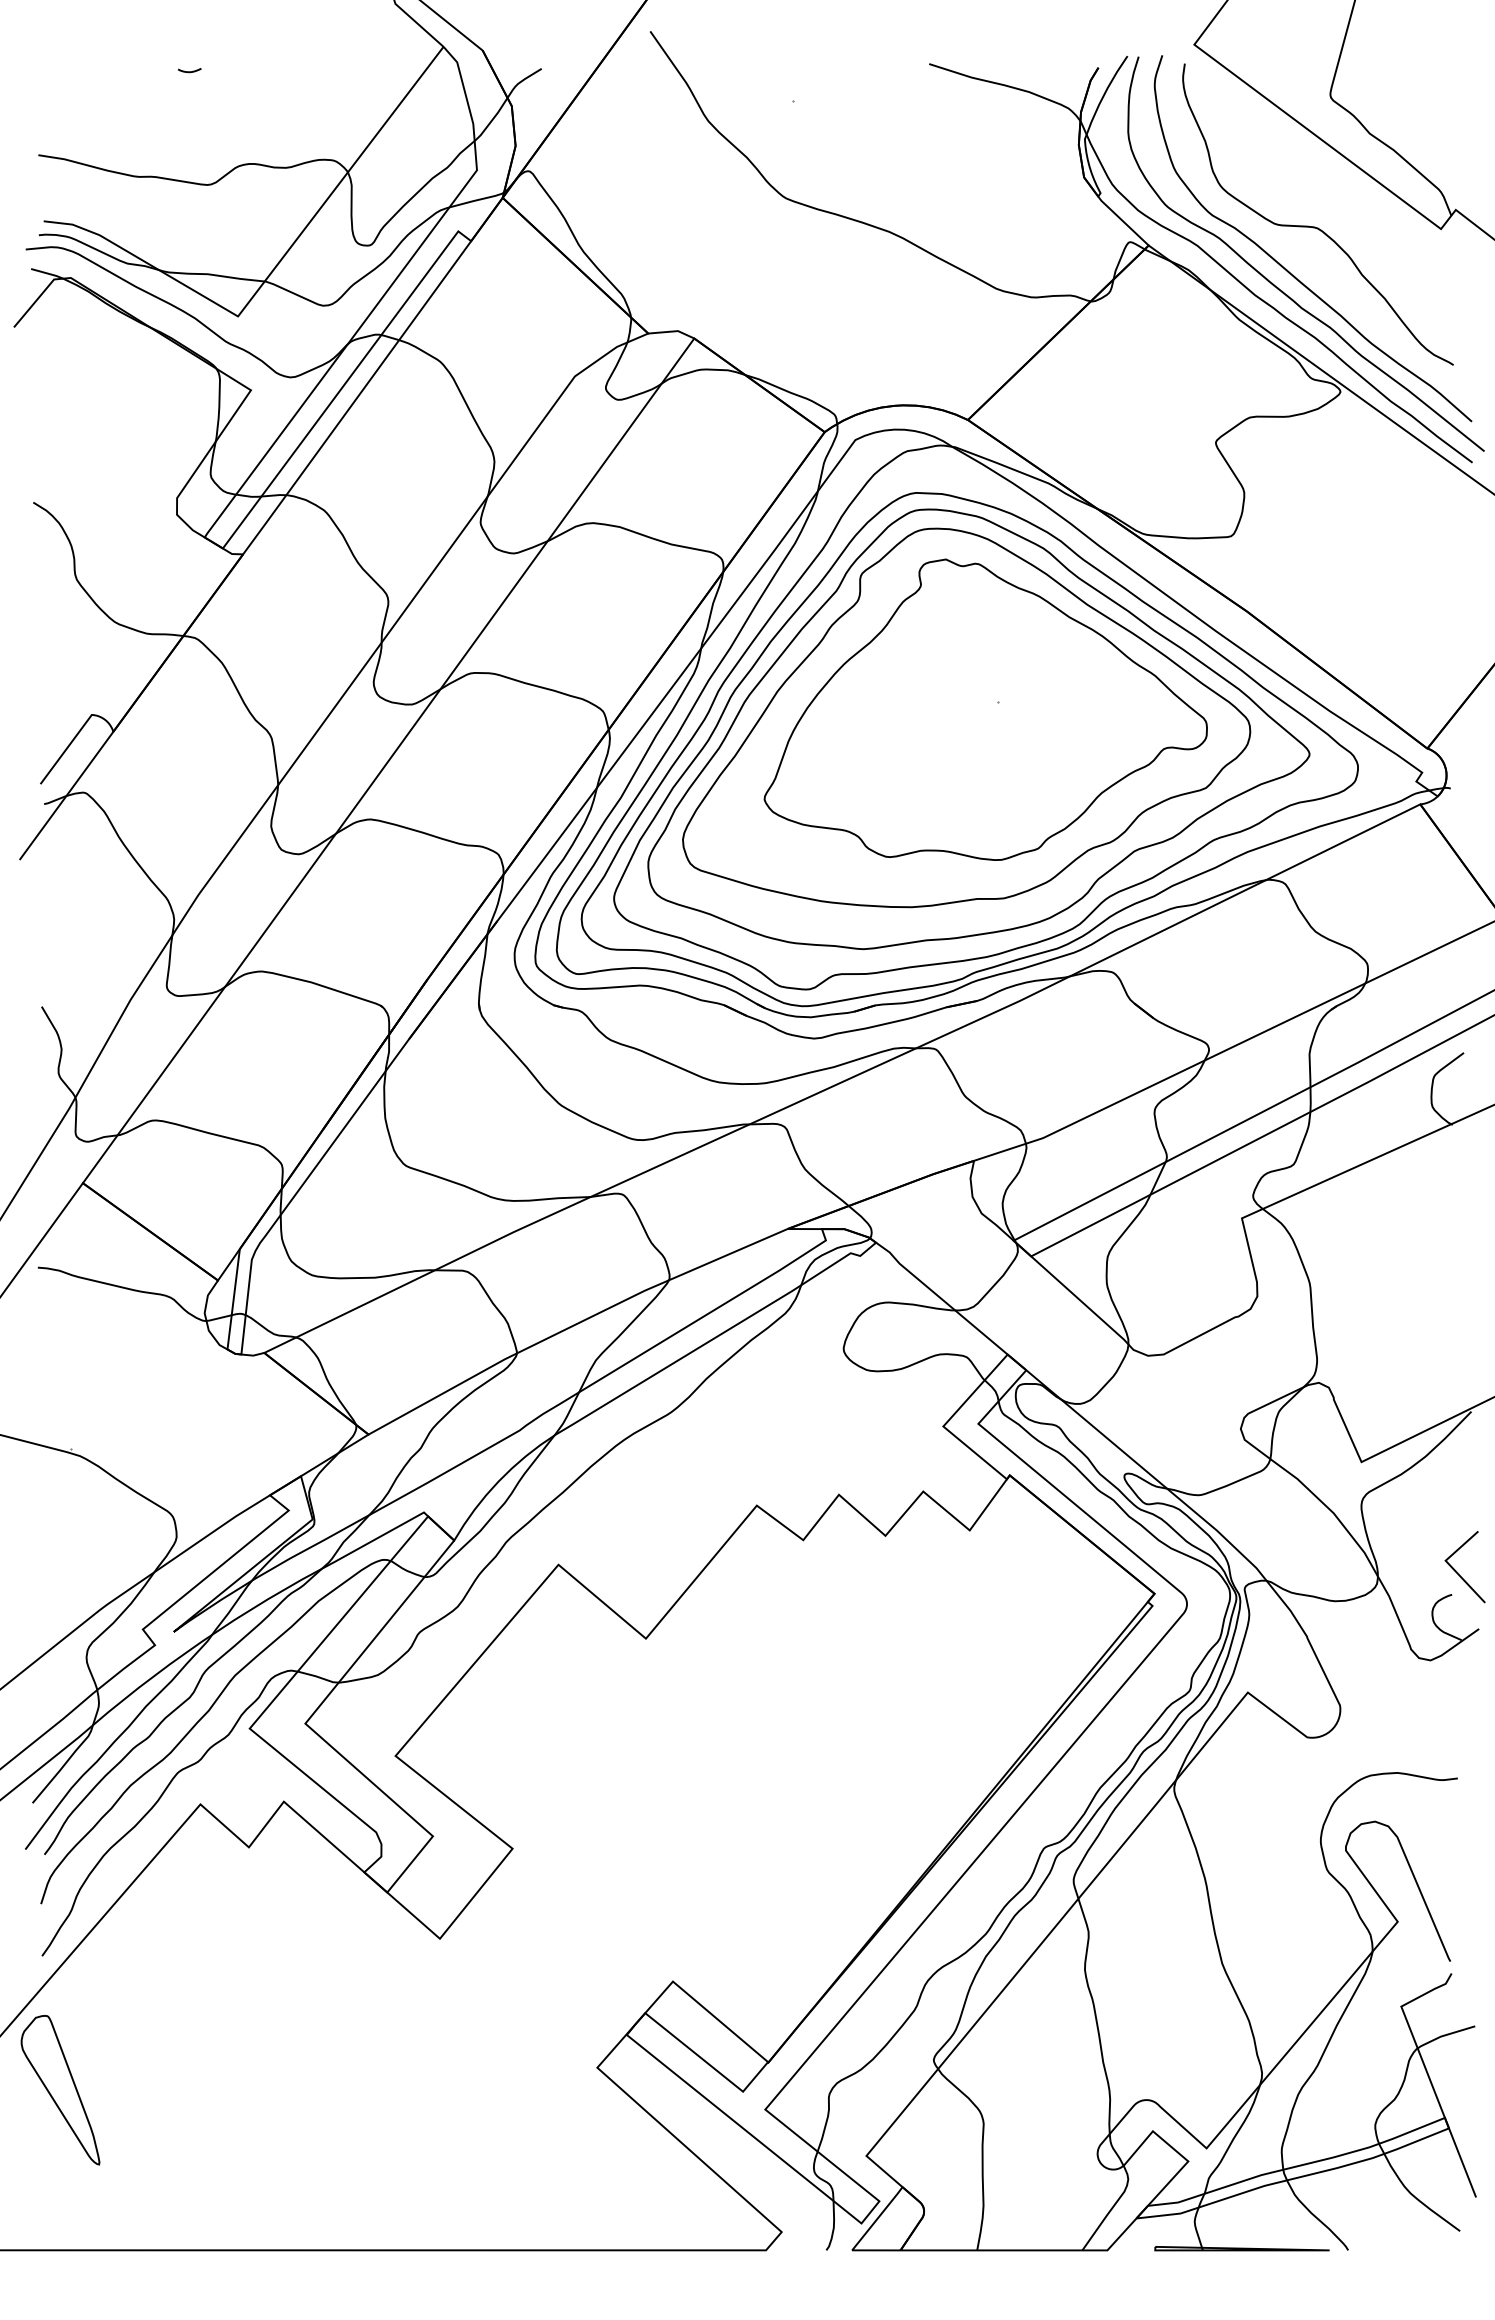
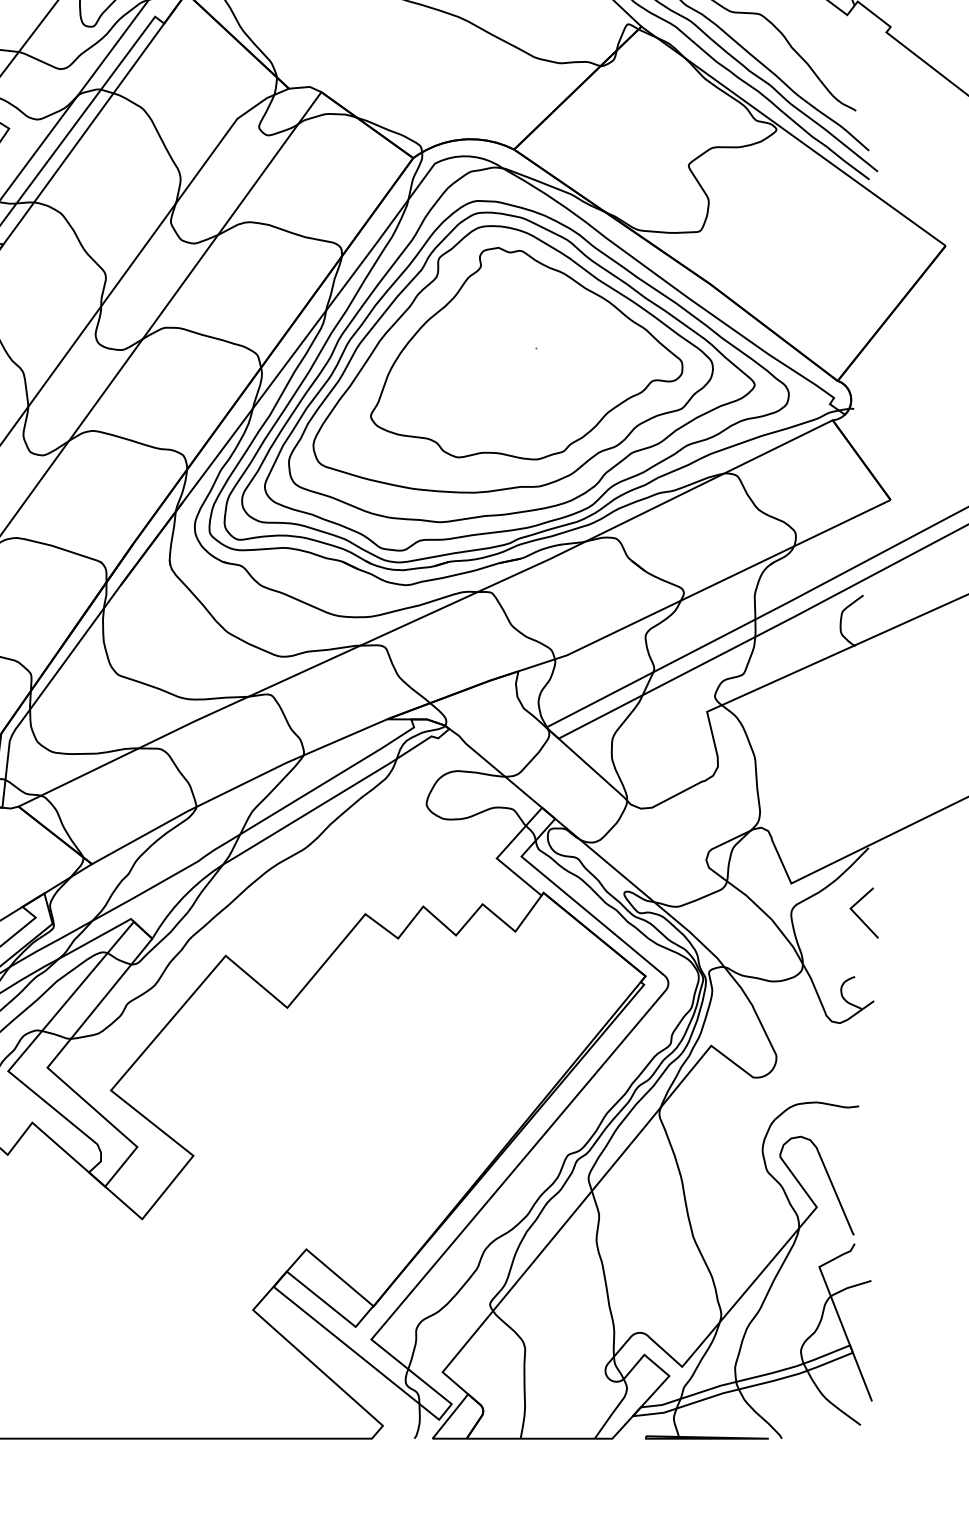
line: (1458, 1572) -> (859, 916), moved

